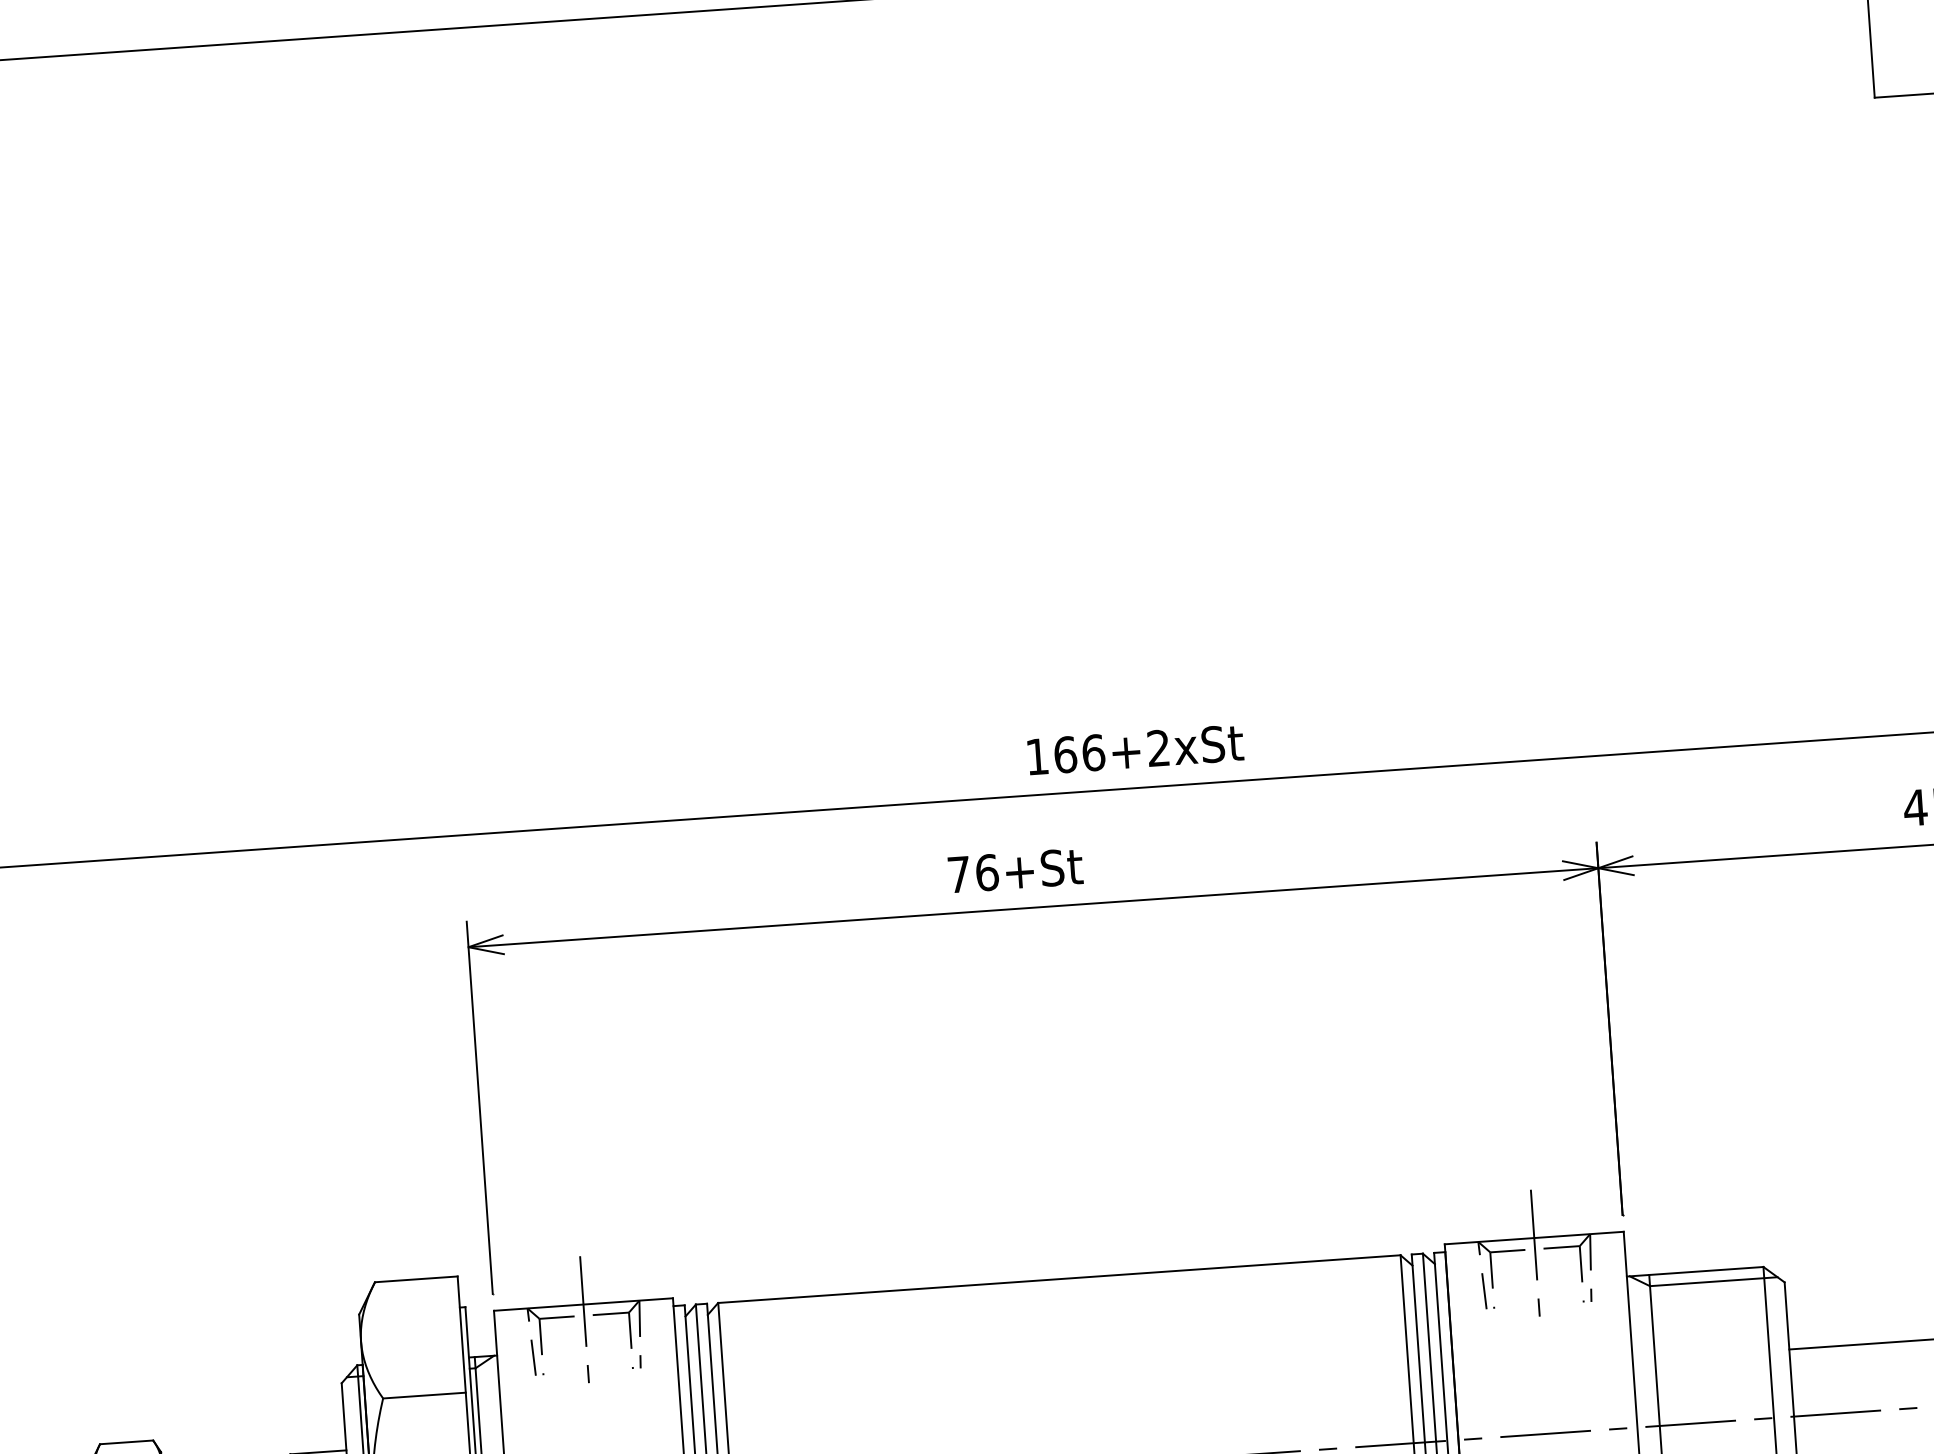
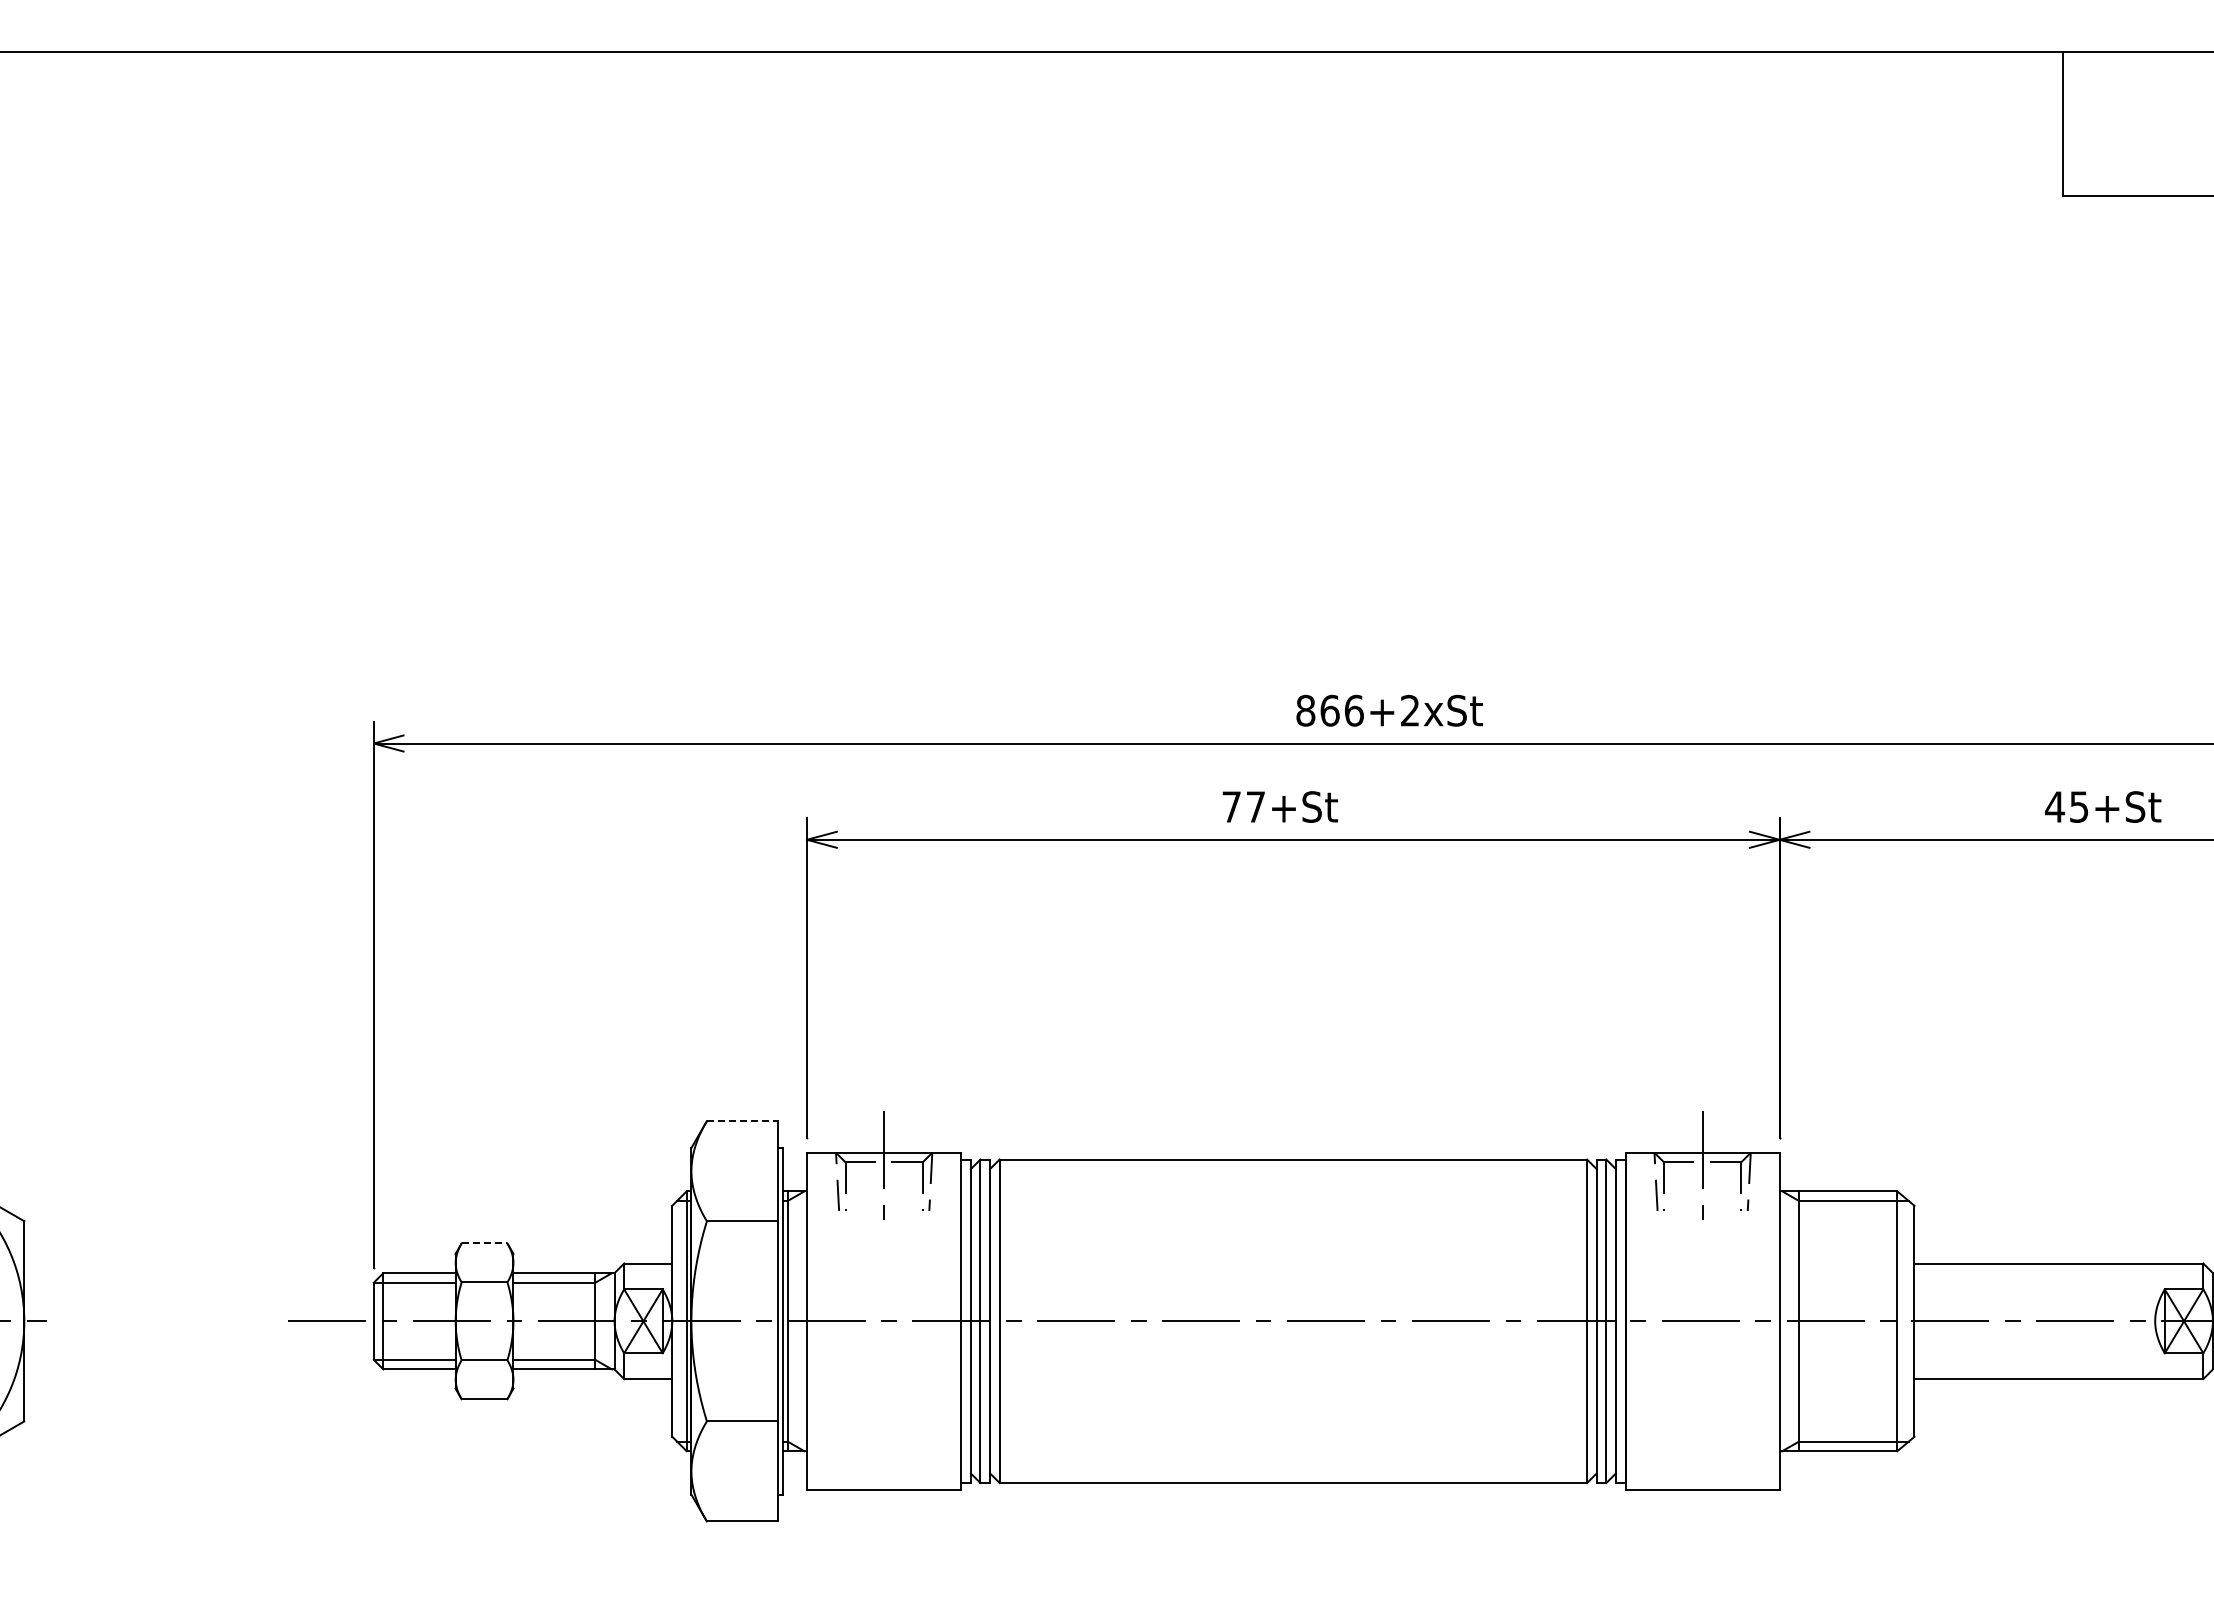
text: (1037, 756) -> (1305, 710), 166+2xSt -> 866+2xSt
text: (986, 872) -> (1255, 806), 76+St -> 77+St
line: (416, 1279) -> (742, 1121), solid -> dashed
line: (126, 1442) -> (484, 1243), solid -> dashed

